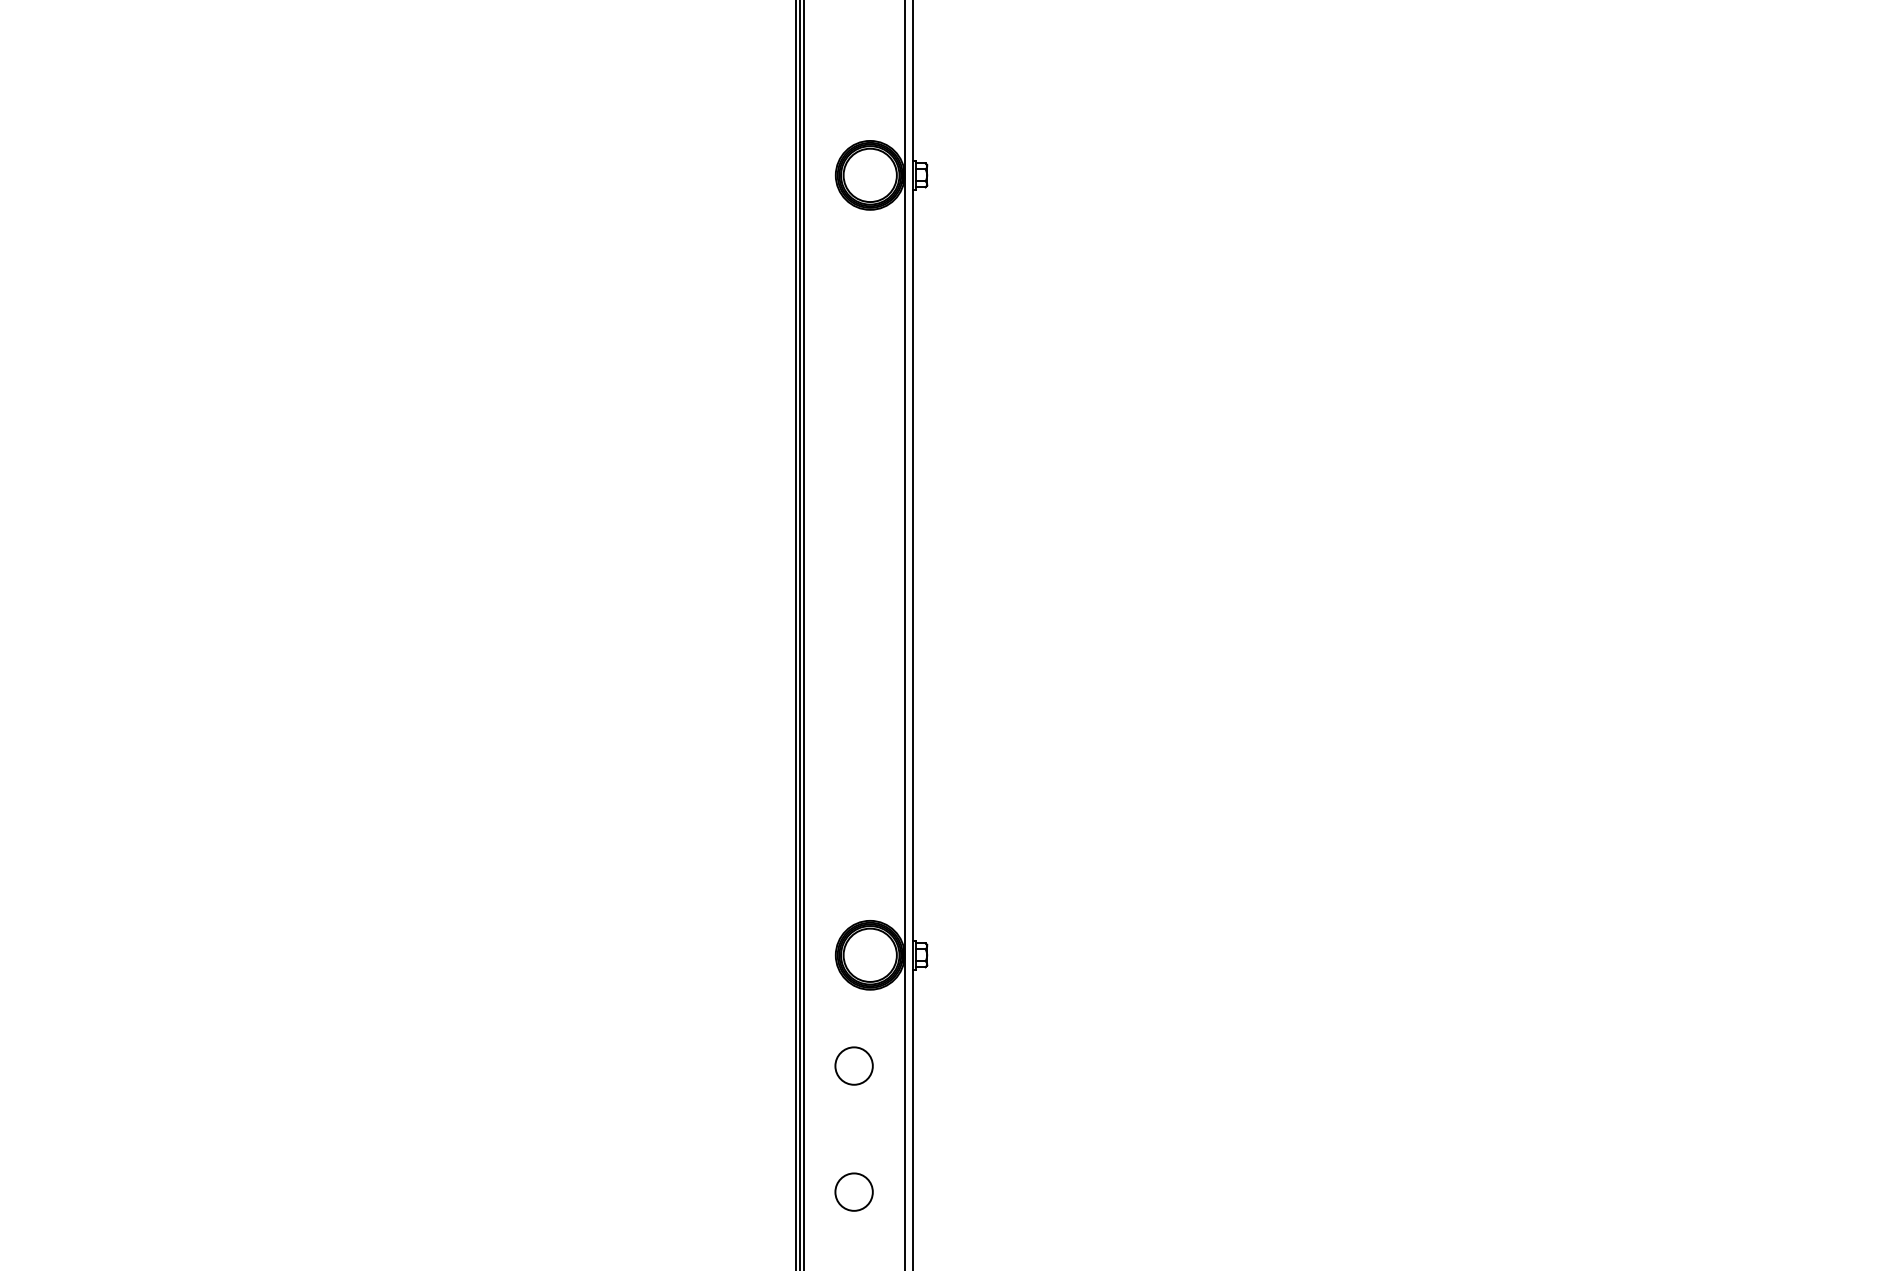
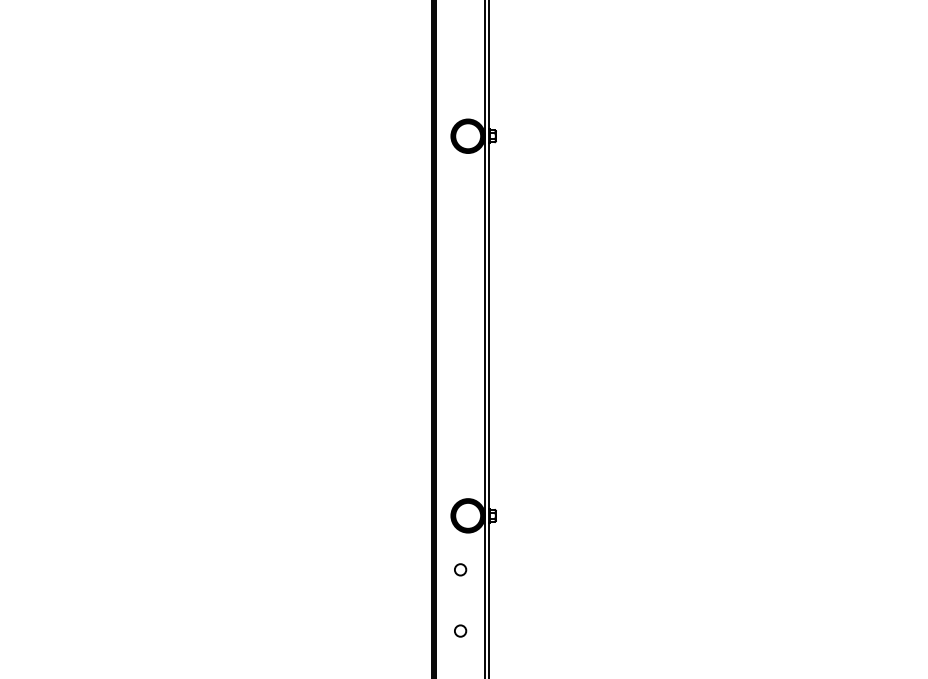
circle: (854, 1065) -> (460, 569), size x0.62
circle: (854, 1190) -> (460, 630), size x0.62

